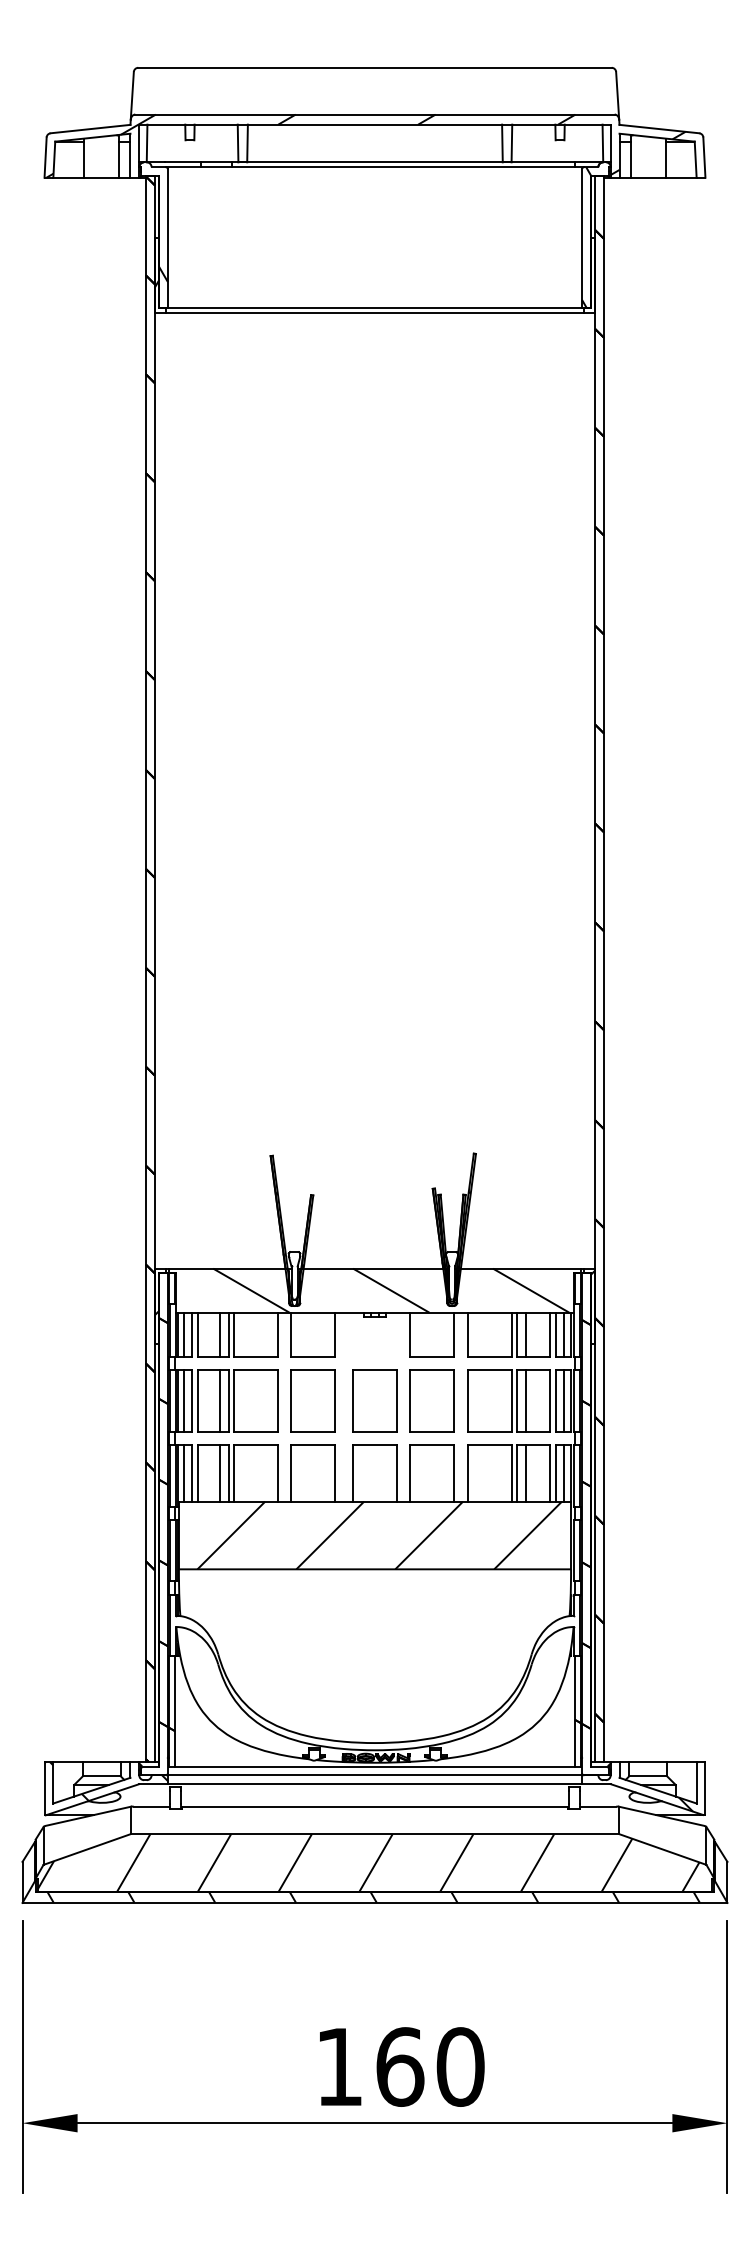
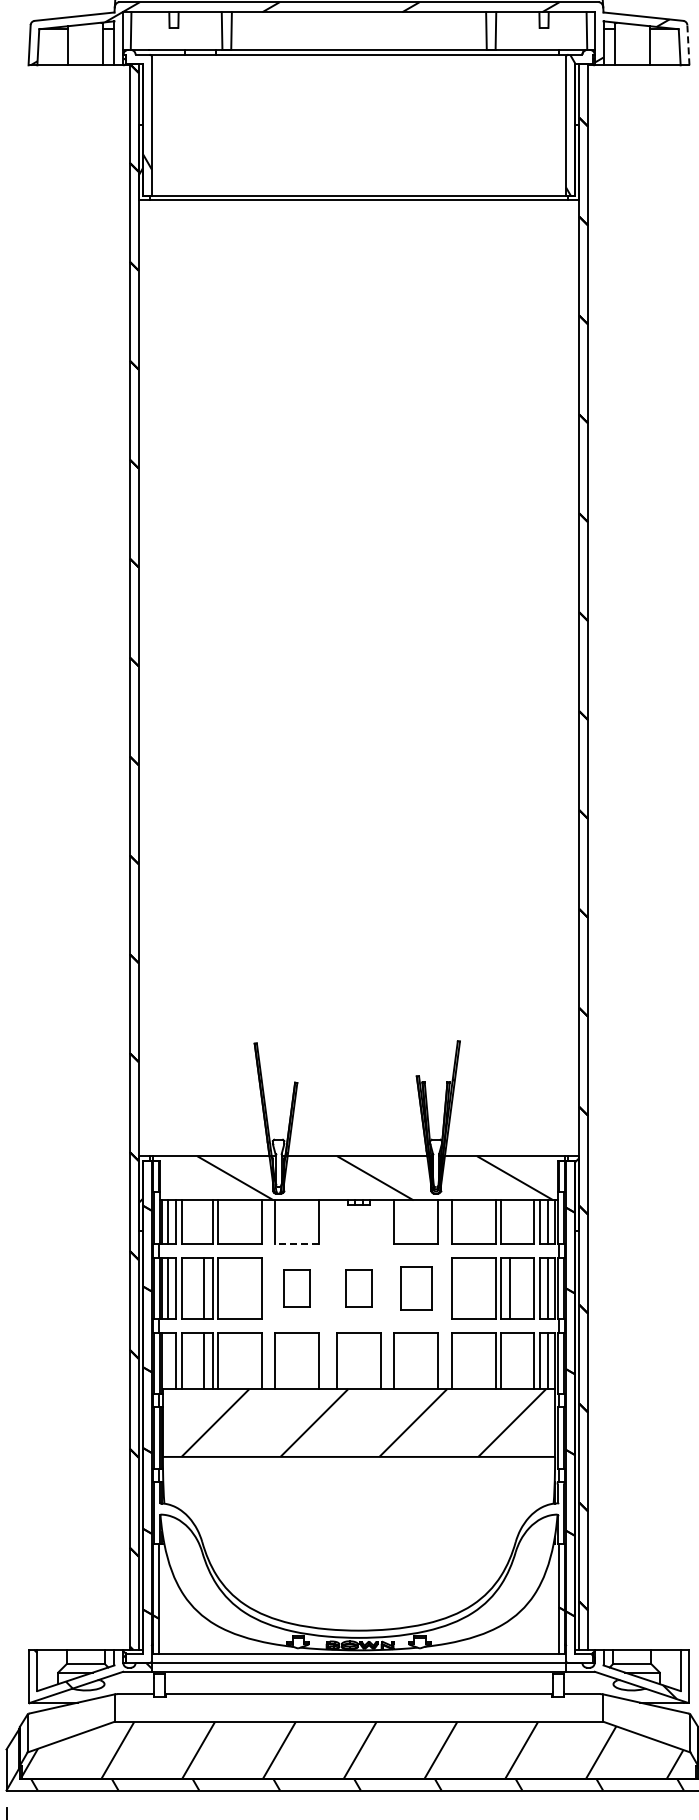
line: (704, 157) -> (688, 45), solid -> dashed
line: (220, 1334) -> (204, 1222), removed
line: (525, 1334) -> (509, 1222), removed
line: (312, 1356) -> (296, 1244), solid -> dashed
part: (312, 1400) -> (296, 1288), size x0.6
part: (374, 1400) -> (358, 1288), size x0.6
part: (431, 1400) -> (415, 1288), size x0.7
line: (184, 1472) -> (168, 1360), removed
line: (525, 1472) -> (509, 1360), removed

